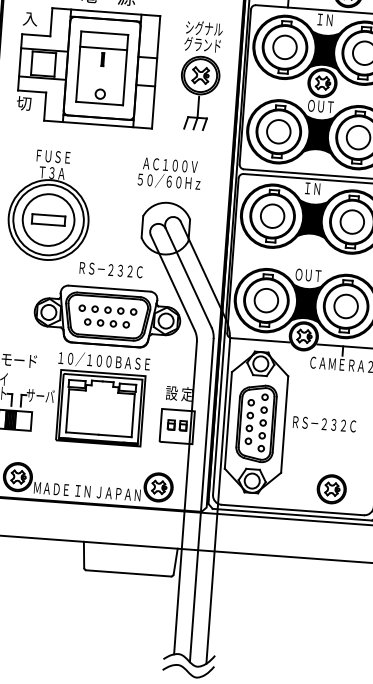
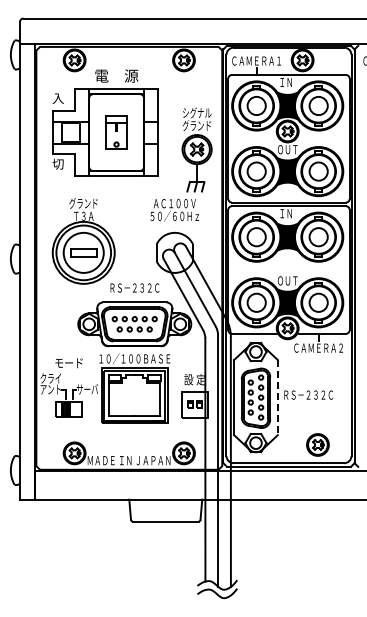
part: (102, 68) -> (116, 132), size x0.6
part: (199, 75) -> (196, 149), moved
text: (52, 156) -> (83, 203), ＦＵＳＥ -> グランド
line: (284, 424) -> (277, 397), solid -> dashed

